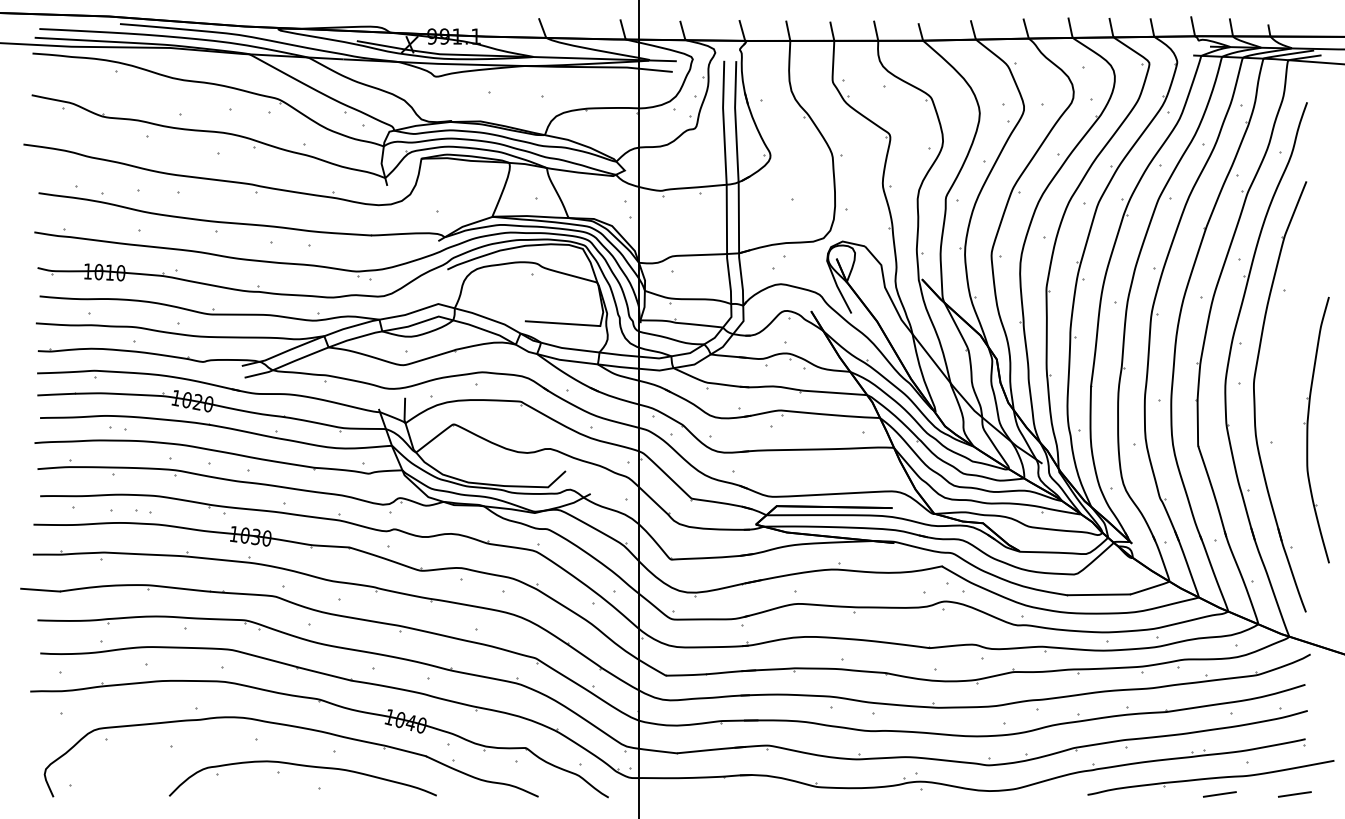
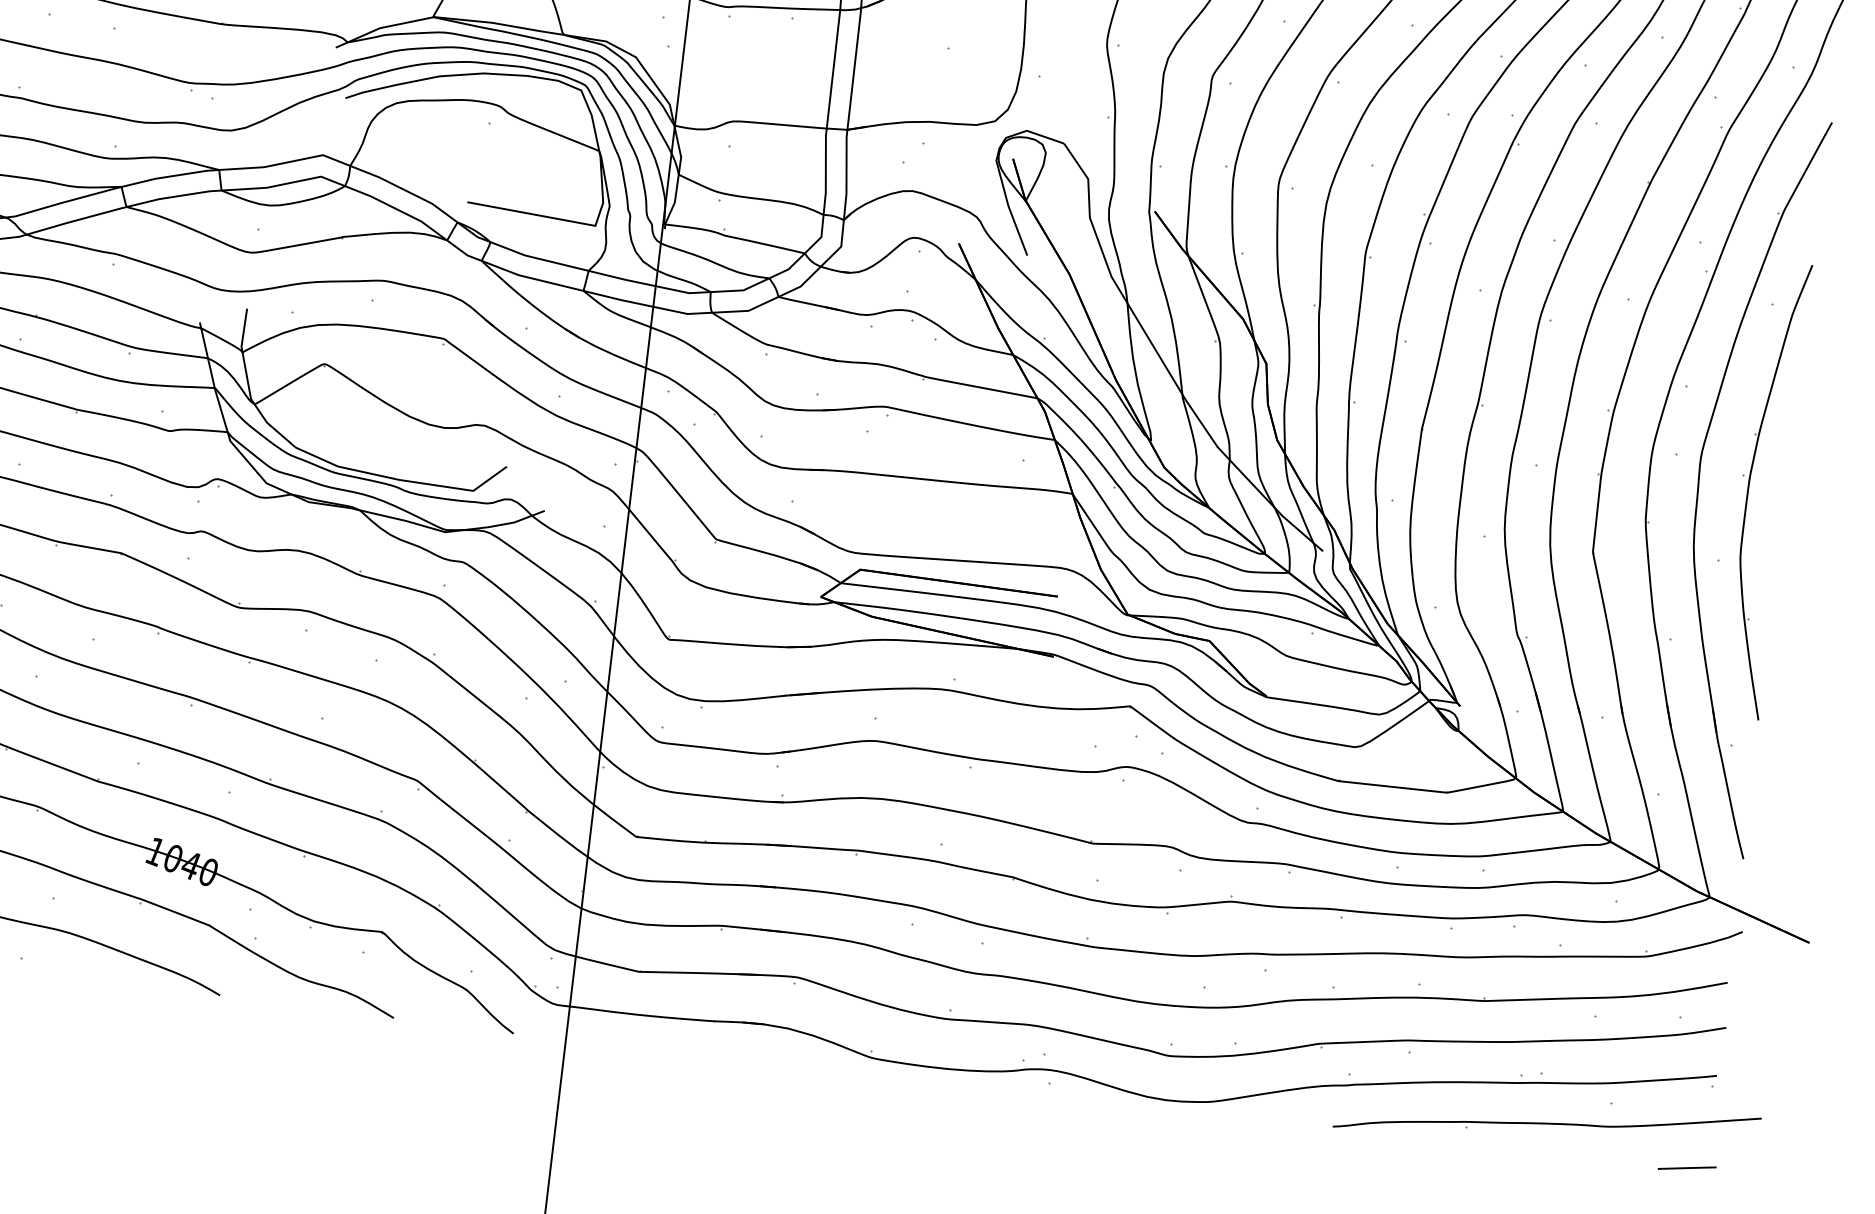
part: (1308, 429) -> (1750, 487), moved
line: (1219, 794) -> (1558, 1152), removed

